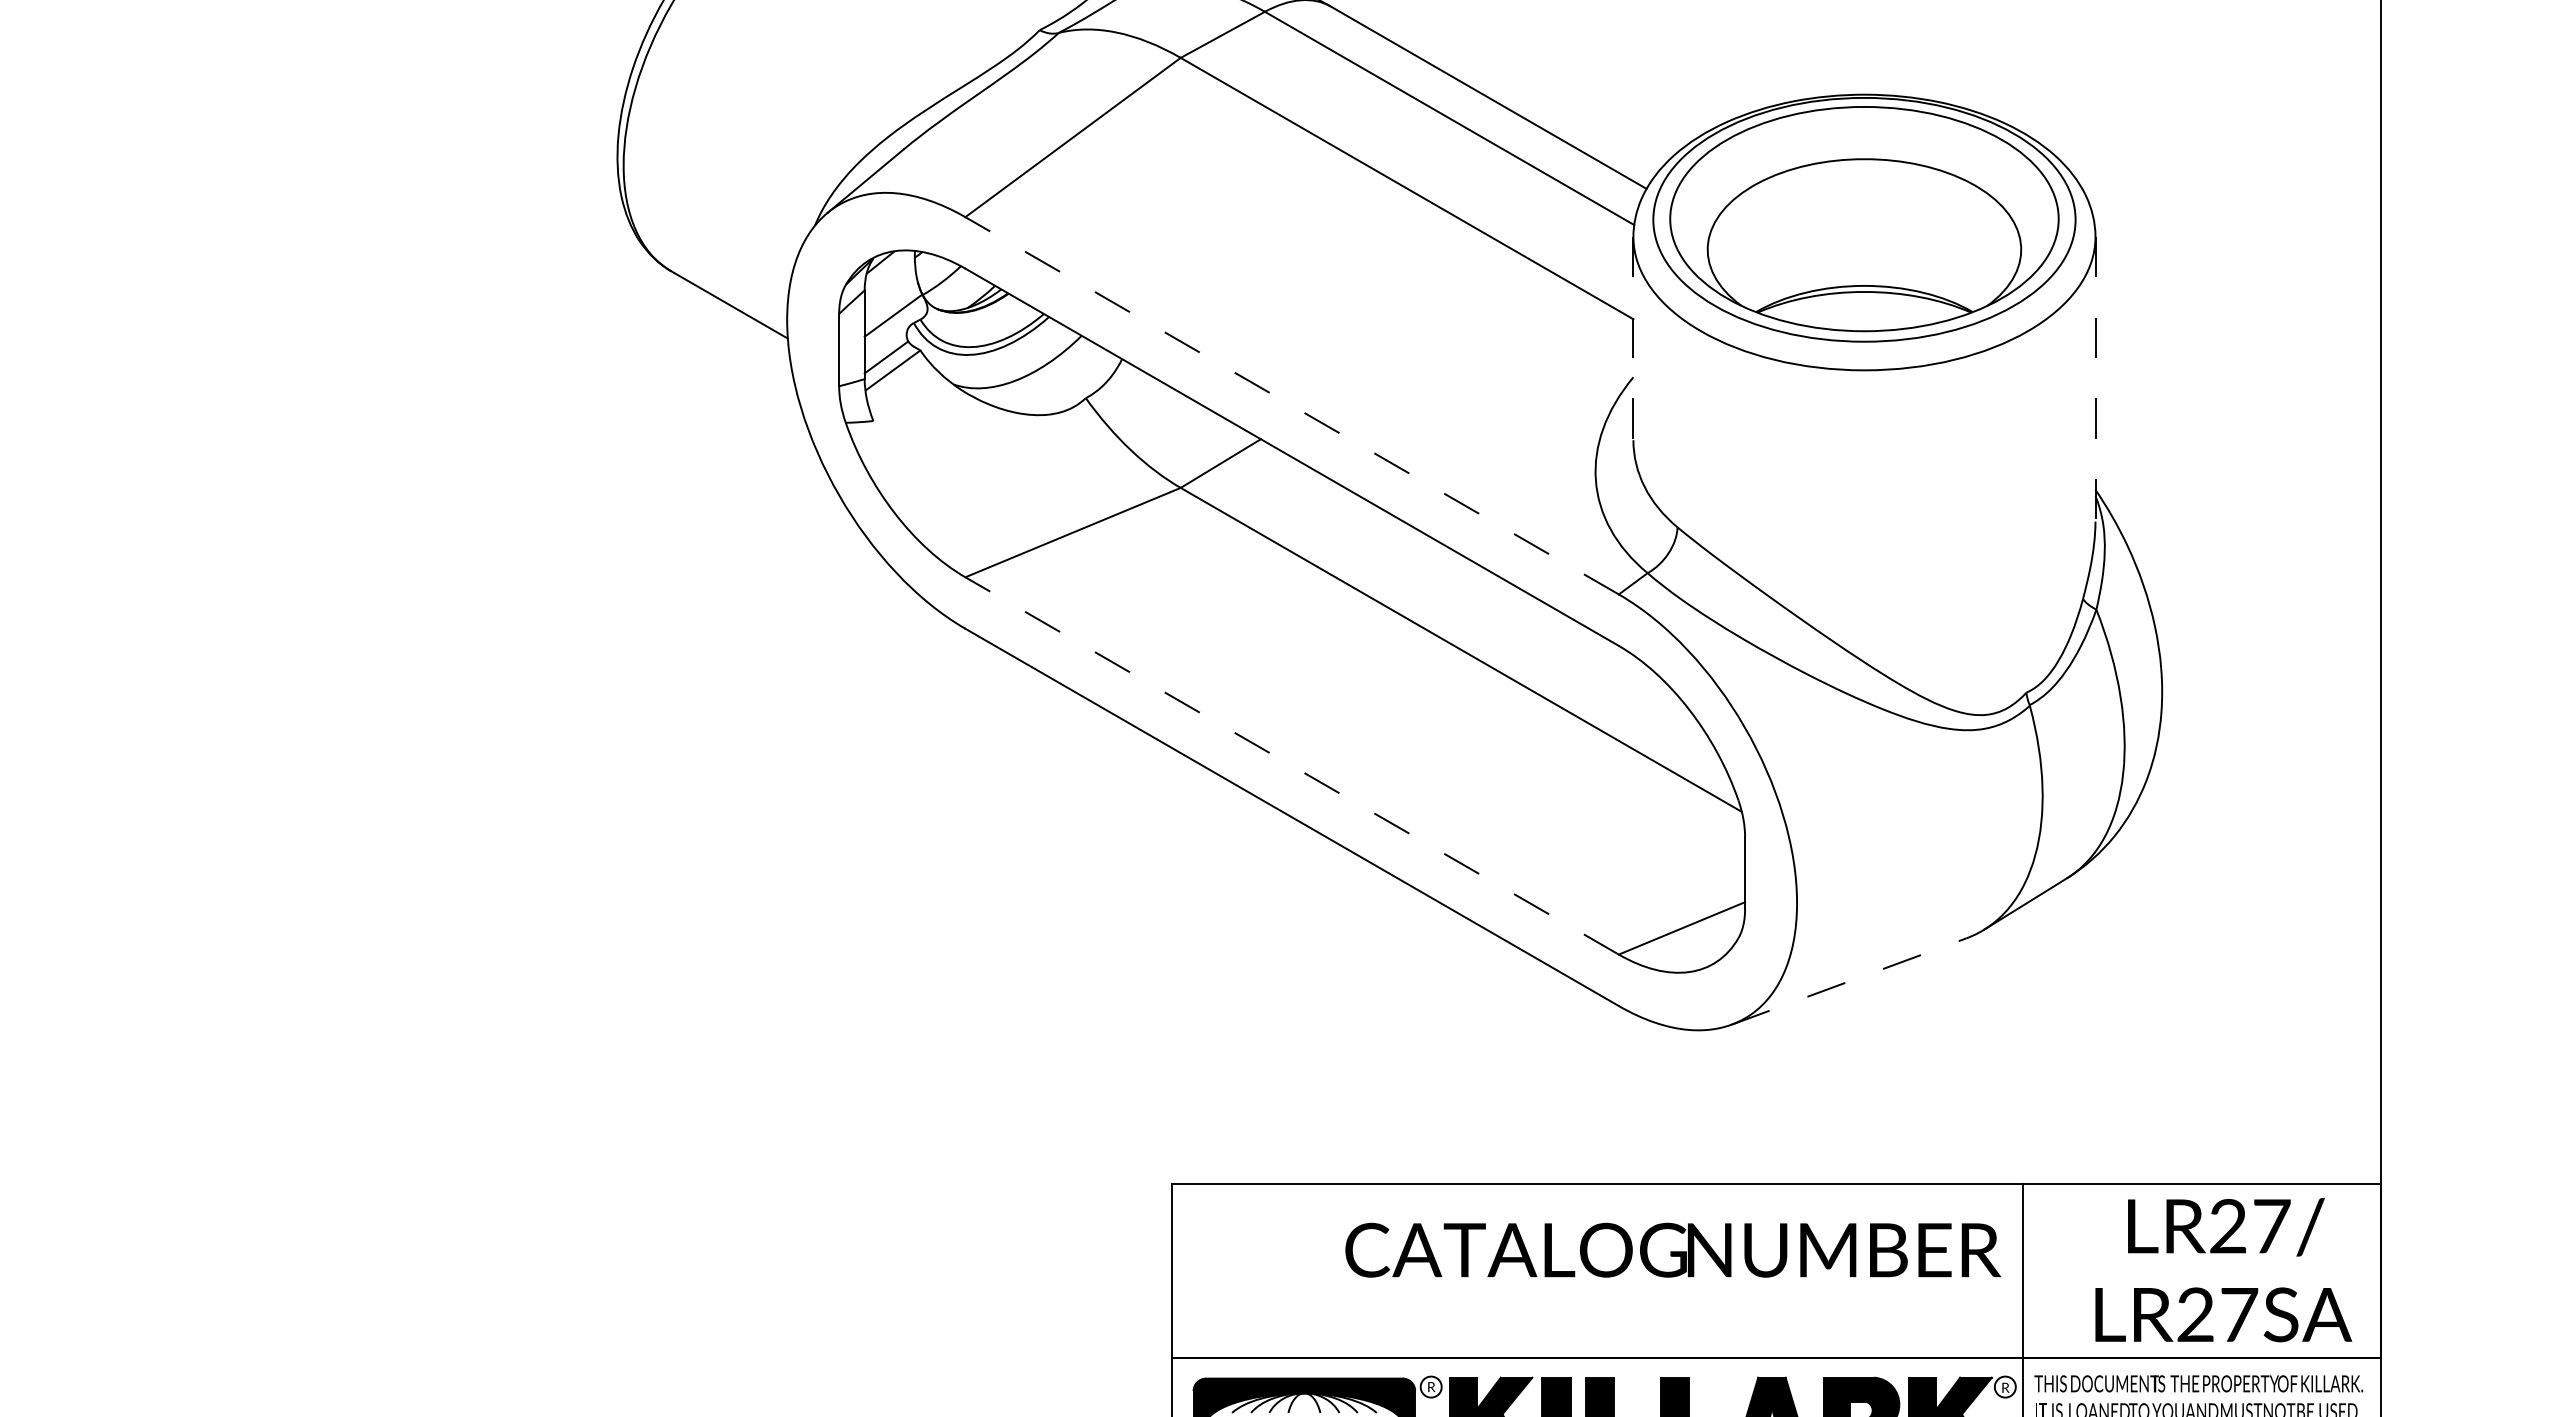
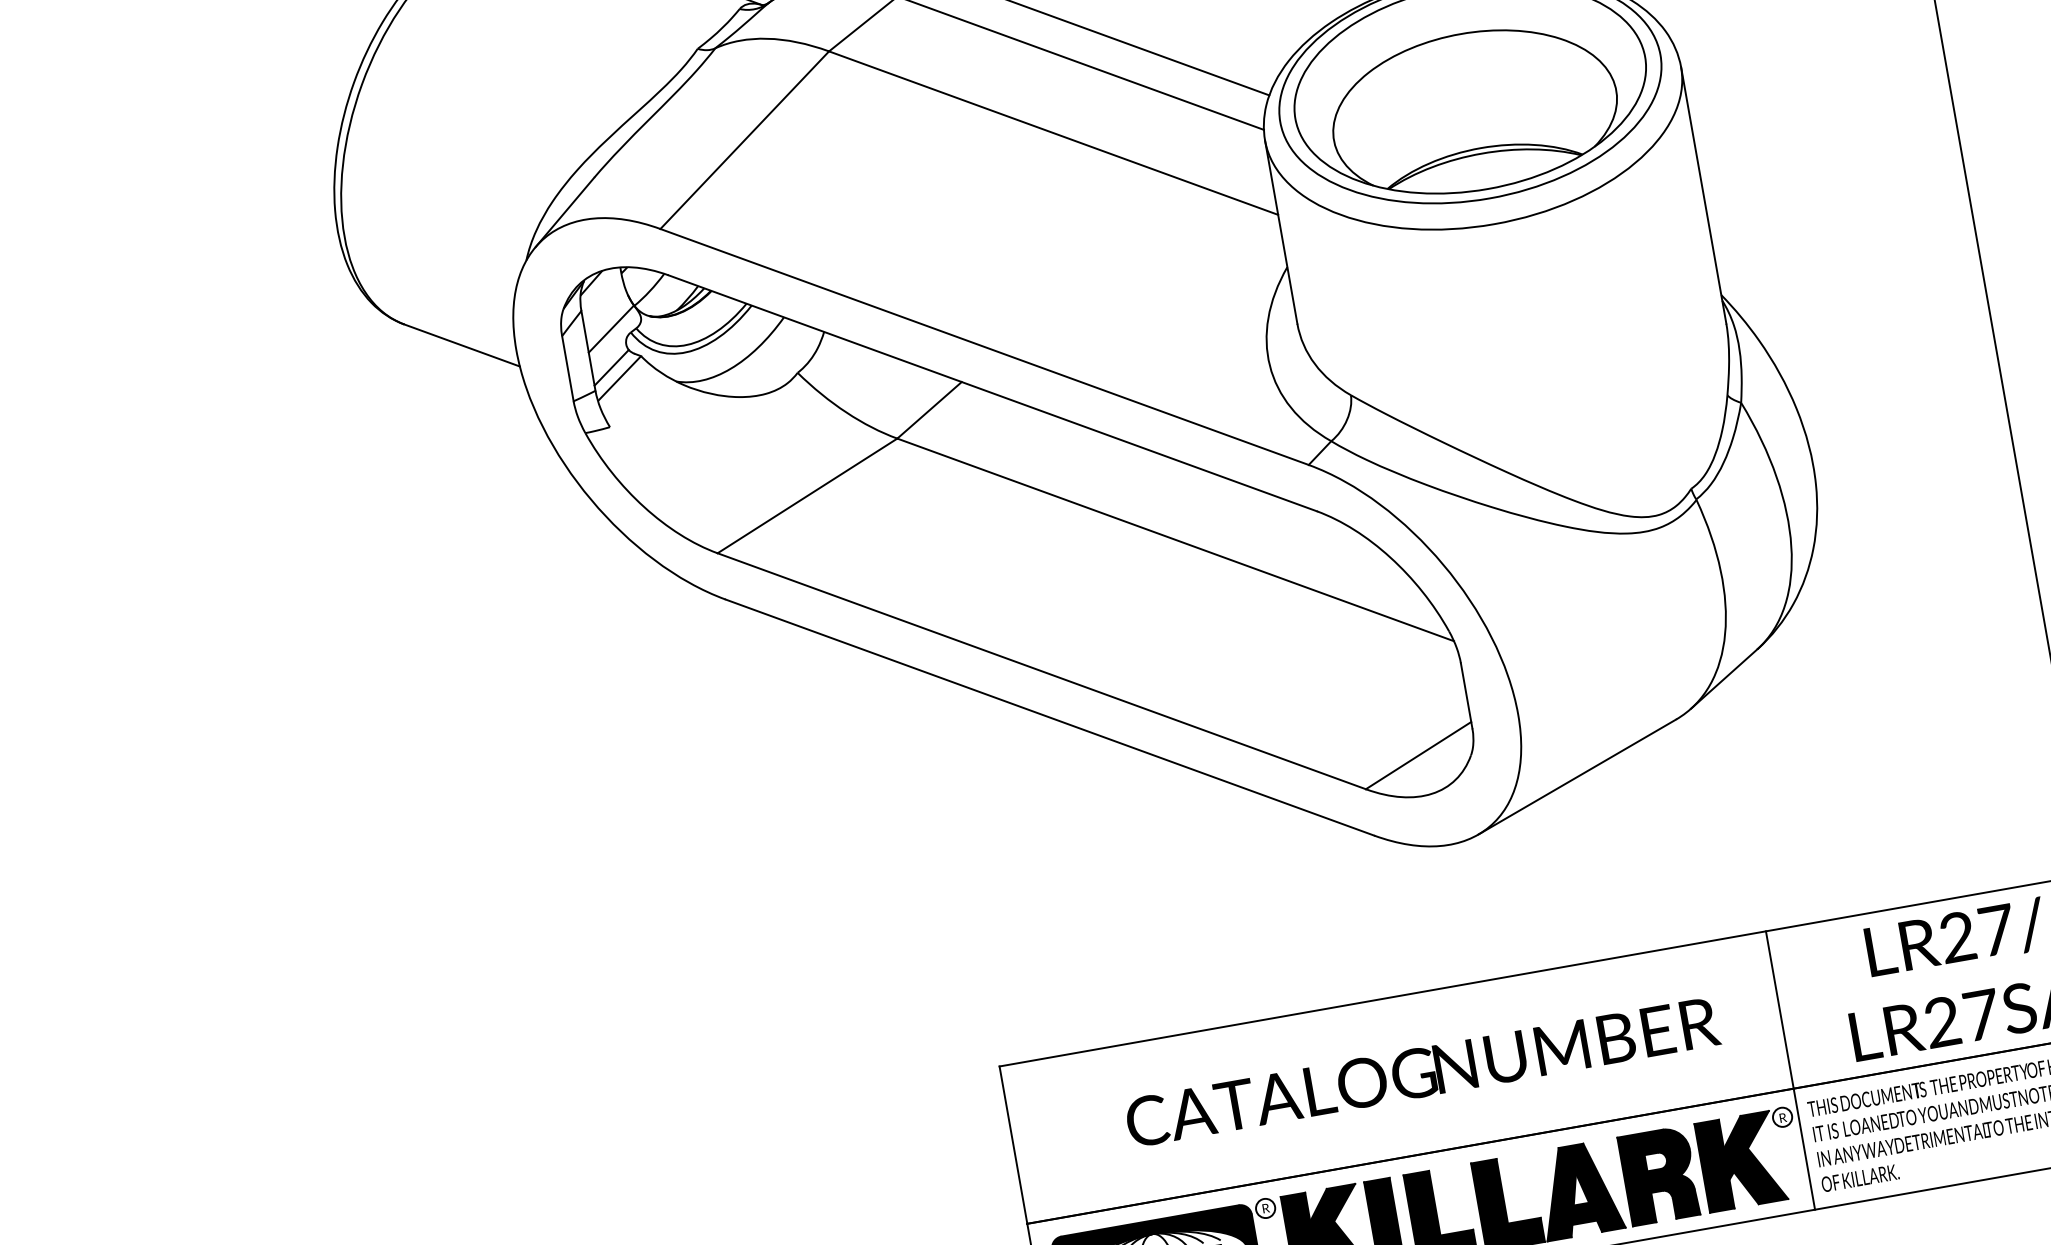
line: (1633, 338) -> (1281, 232), dashed -> solid
line: (2095, 379) -> (1703, 195), dashed -> solid
line: (1291, 405) -> (983, 346), dashed -> solid
line: (1291, 765) -> (1041, 670), dashed -> solid
line: (1848, 981) -> (1576, 777), dashed -> solid
text: (1673, 1249) -> (1422, 1071), moved

